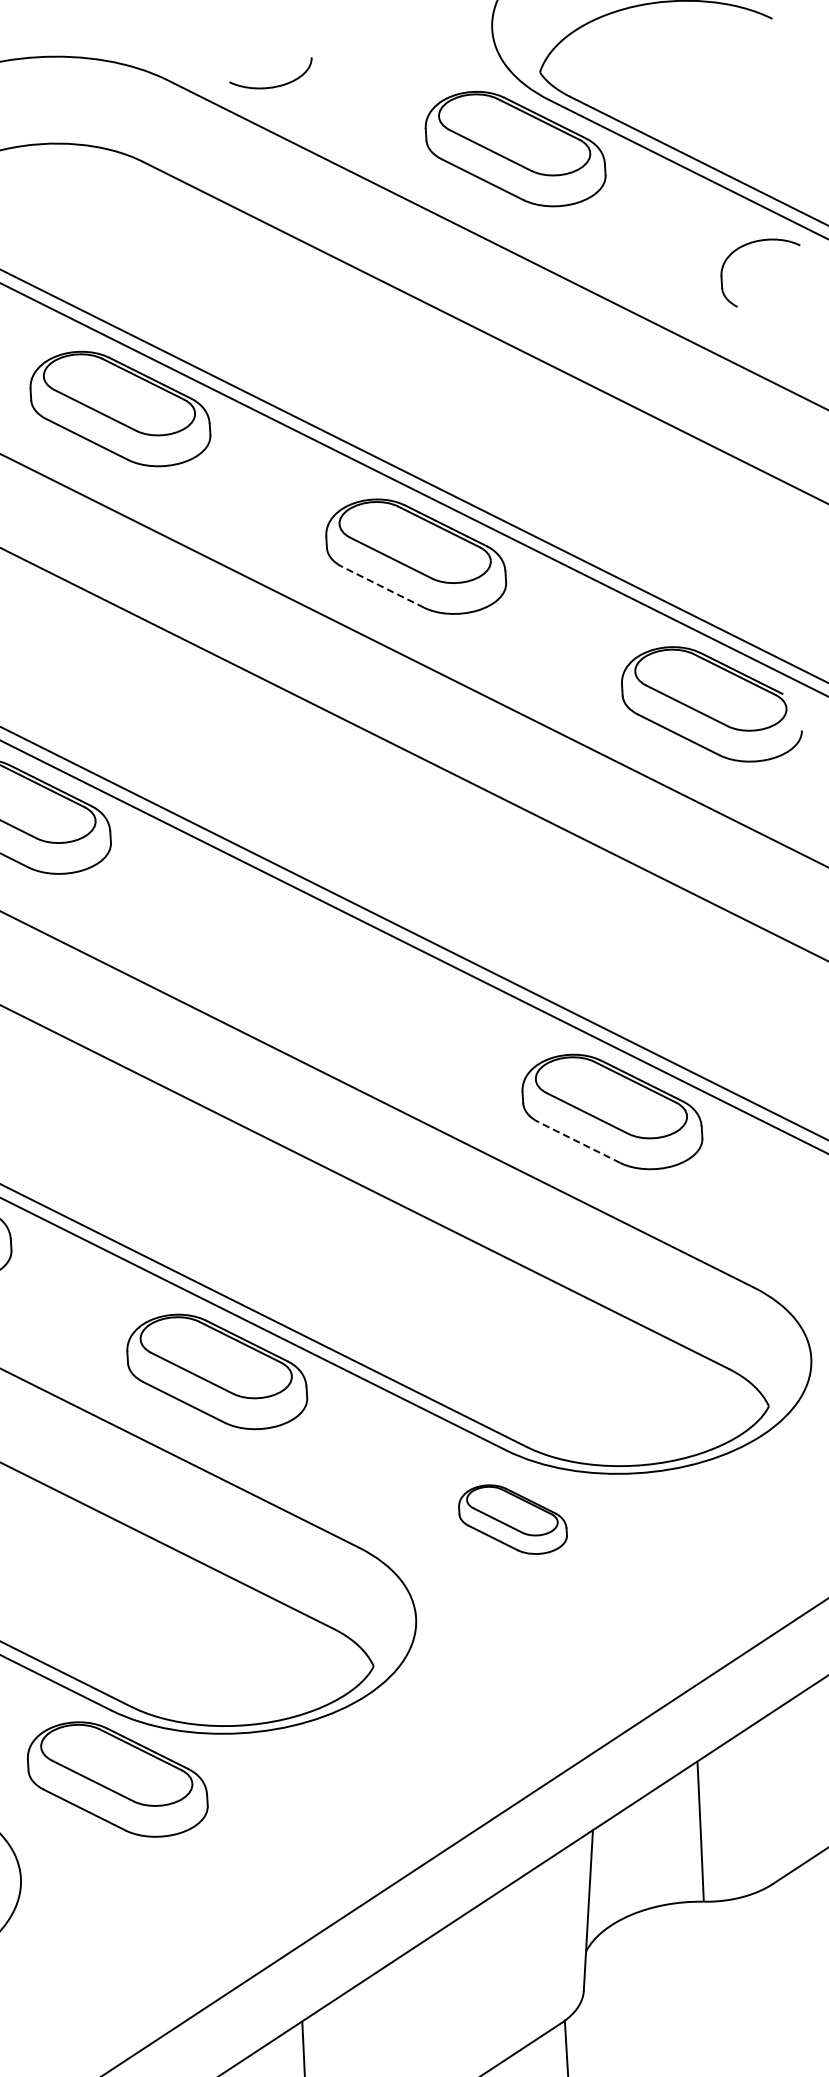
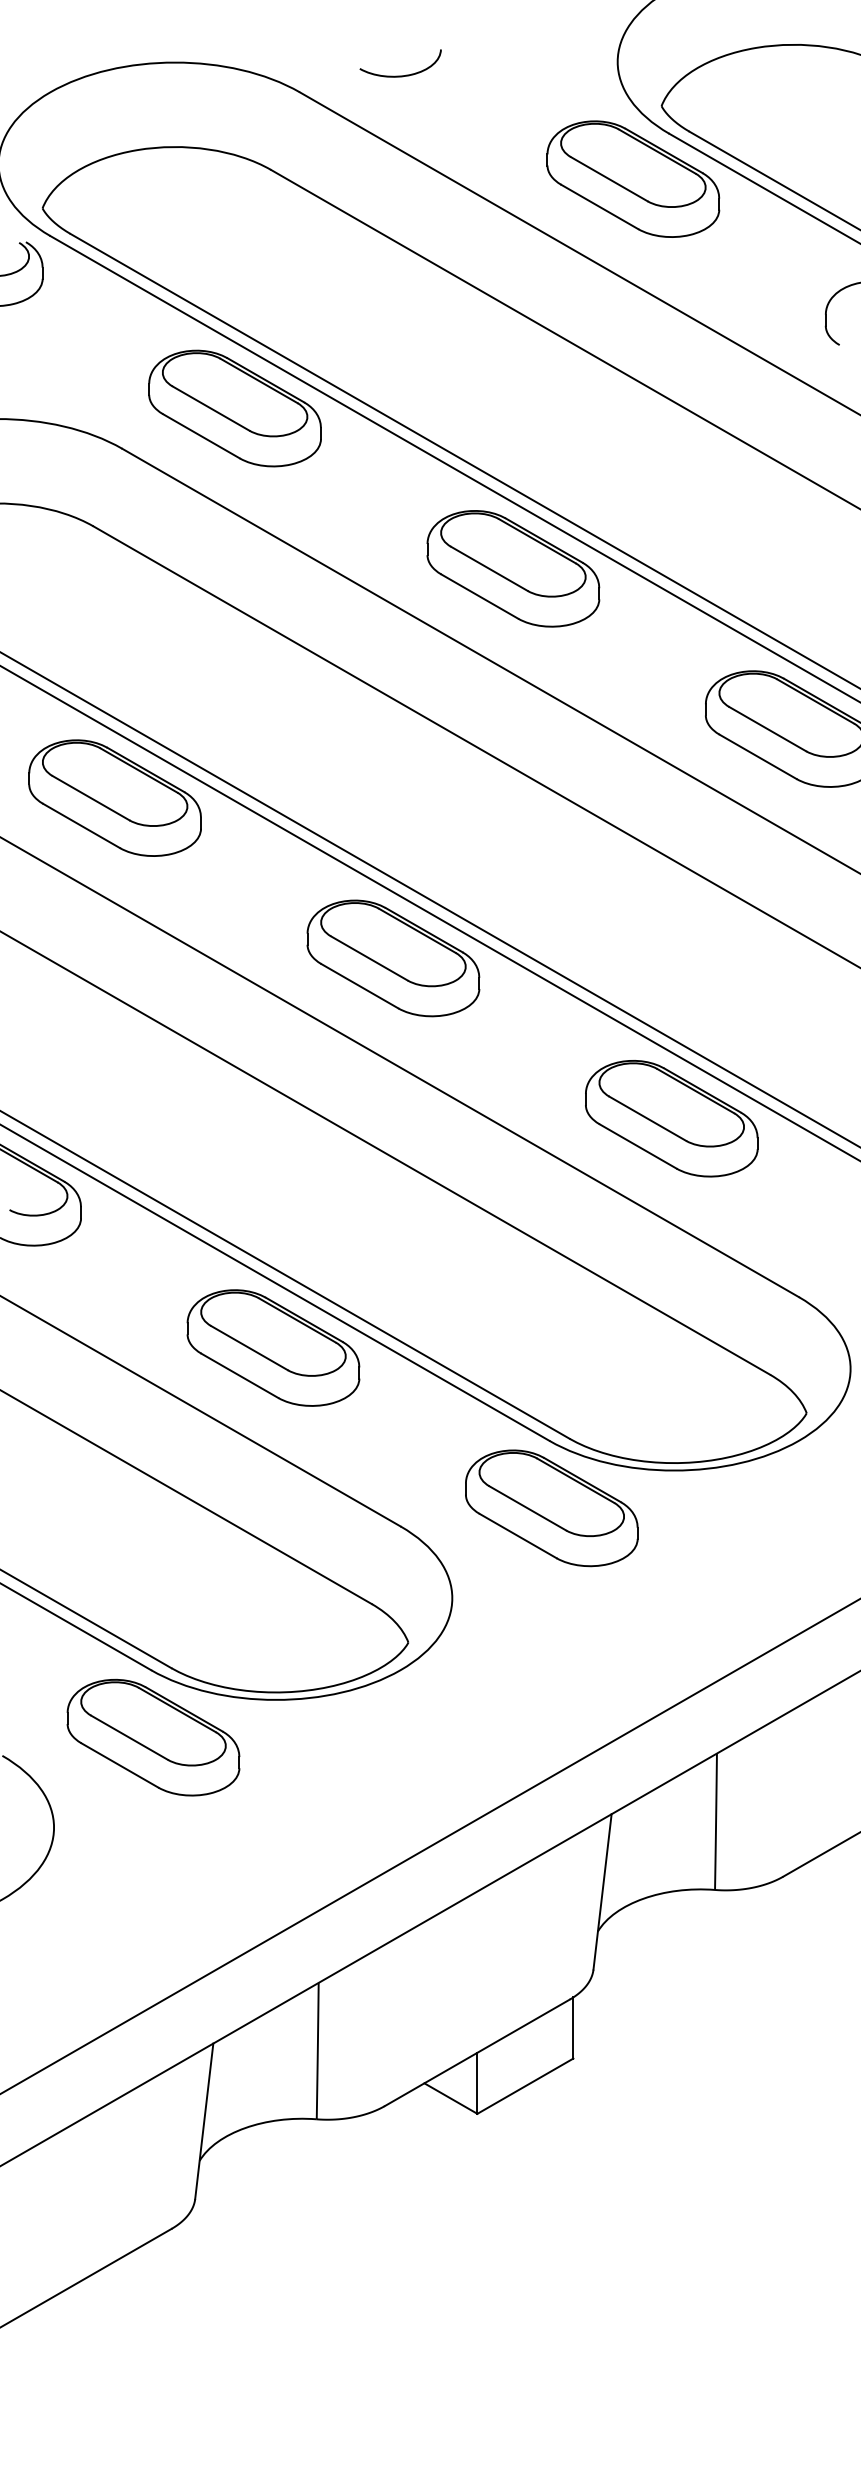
curve: (271, 86) -> (400, 75), moved
line: (382, 587) -> (479, 596), dashed -> solid
part: (316, 964) -> (393, 958), added
line: (578, 1142) -> (637, 1146), dashed -> solid
part: (512, 1519) -> (551, 1508), size x1.67

